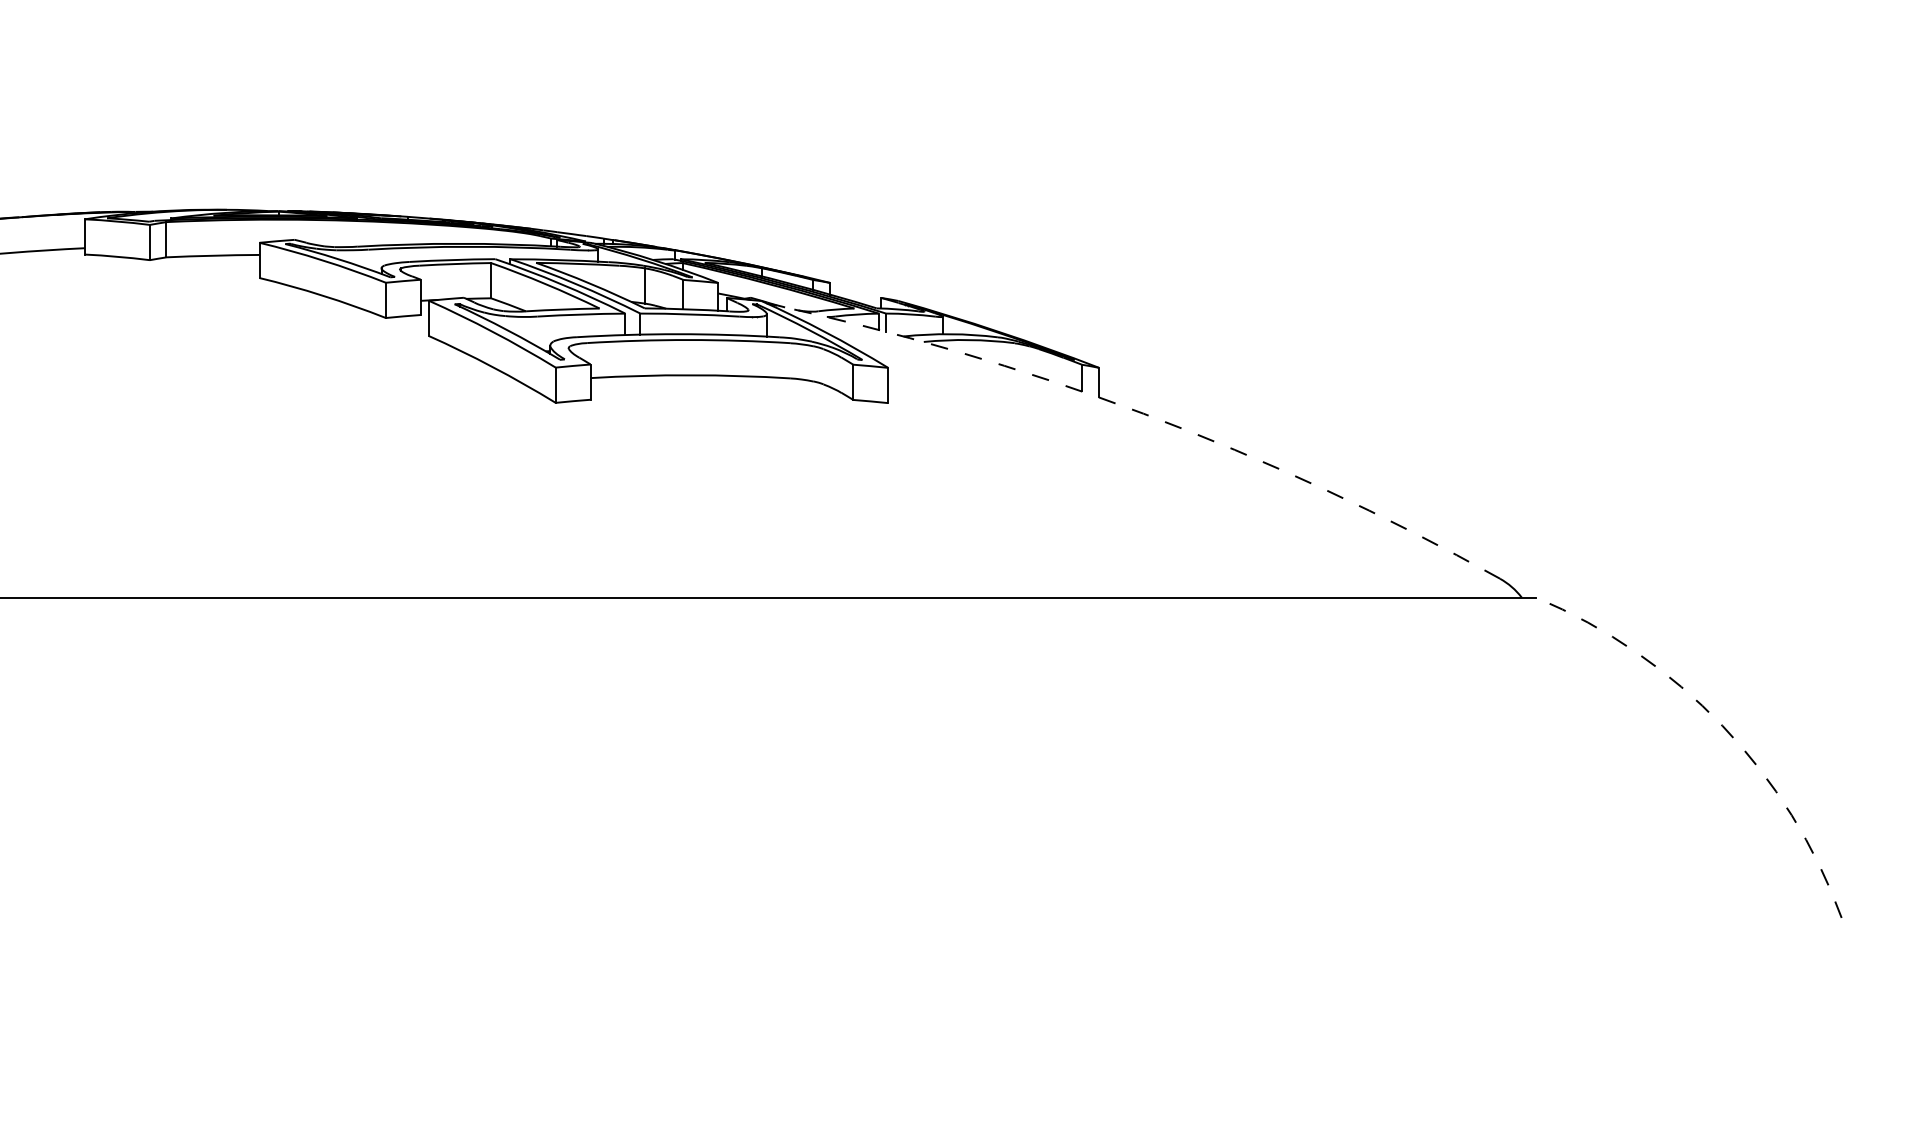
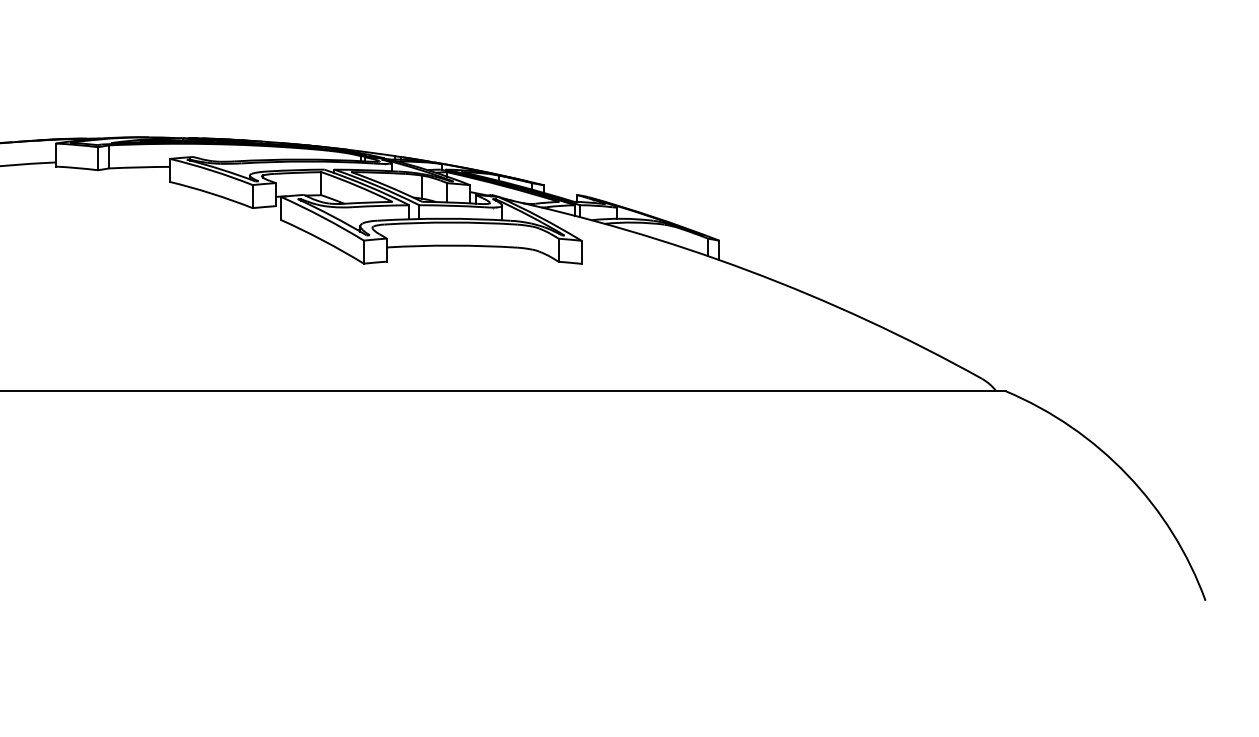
arc: (1143, 413) -> (748, 270), dashed -> solid
arc: (1722, 726) -> (1127, 475), dashed -> solid

